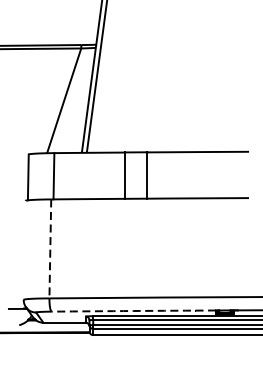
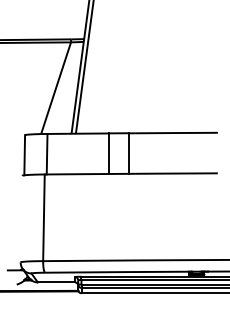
line: (49, 249) -> (43, 218), dashed -> solid
arc: (134, 311) -> (117, 272), dashed -> solid

